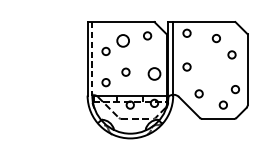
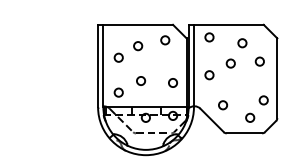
circle: (123, 41) -> (138, 46), size x0.62
circle: (205, 56) -> (230, 63), added
line: (92, 59) -> (103, 66), dashed -> solid
circle: (154, 73) -> (172, 82), size x0.62

